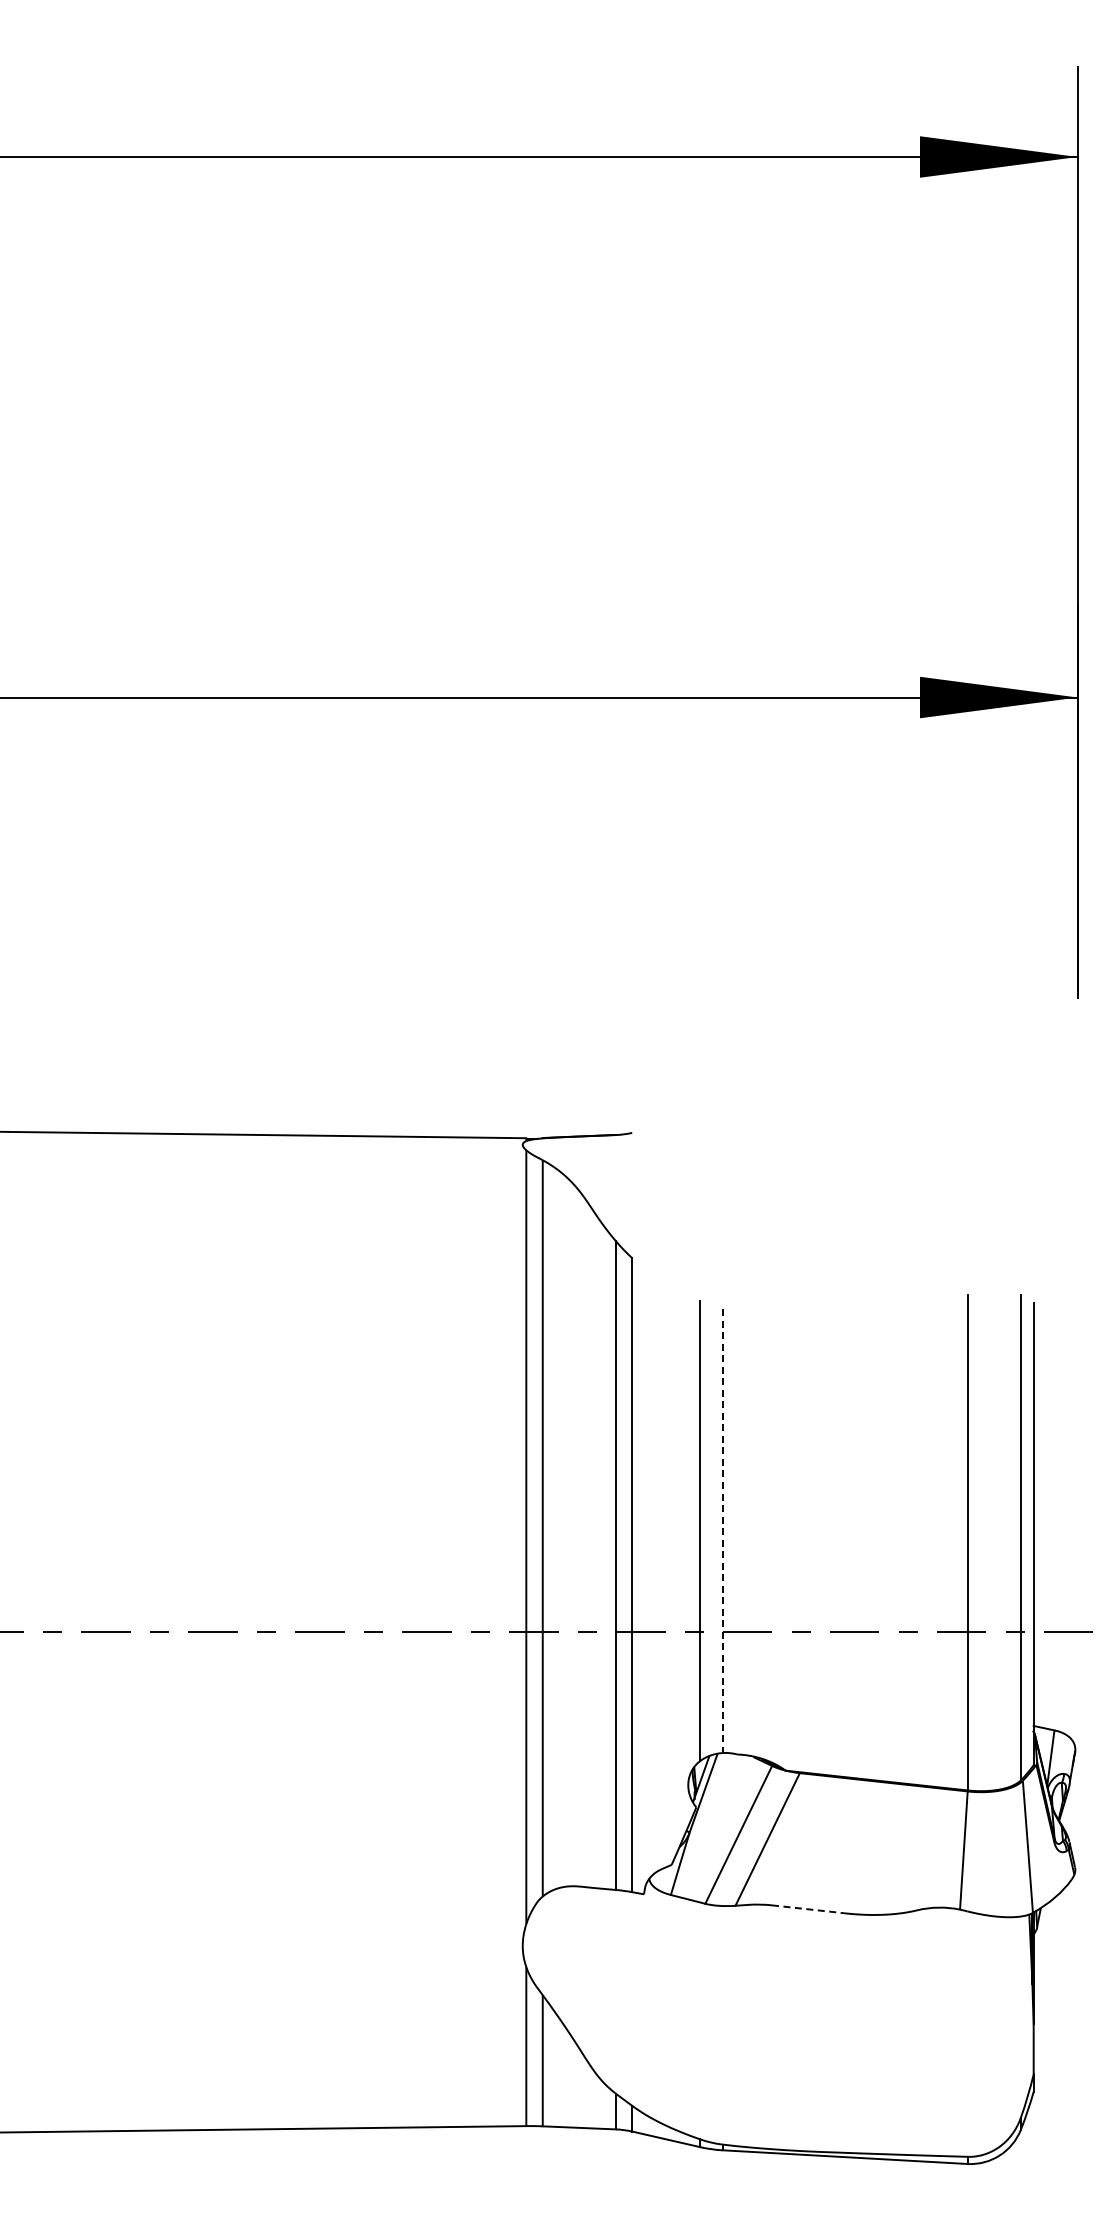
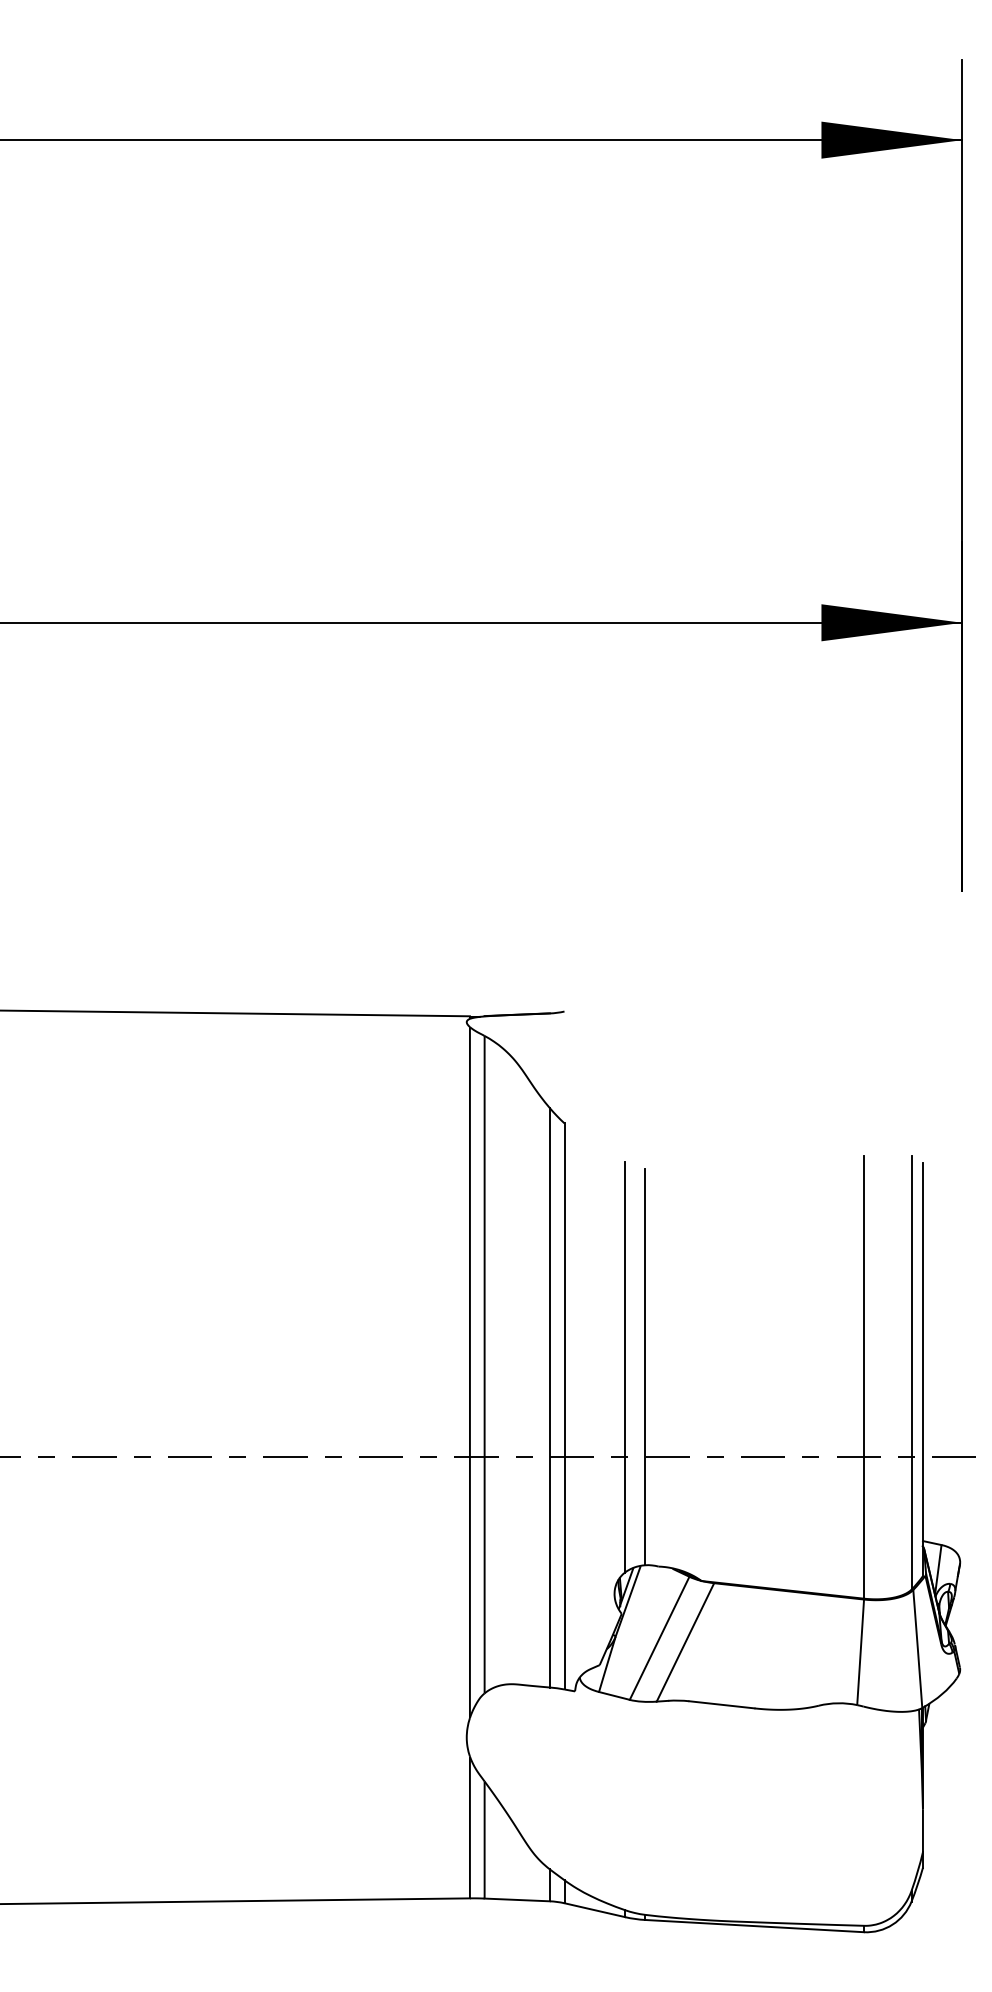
line: (722, 1531) -> (645, 1367), dashed -> solid
line: (808, 1909) -> (721, 1704), dashed -> solid

